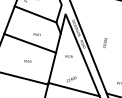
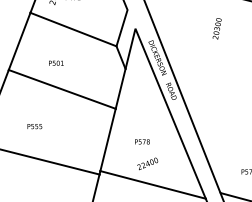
text: (36, 34) -> (54, 62), moved
text: (105, 43) -> (217, 29), moved
text: (68, 56) -> (141, 141), moved
text: (27, 61) -> (34, 126), moved

